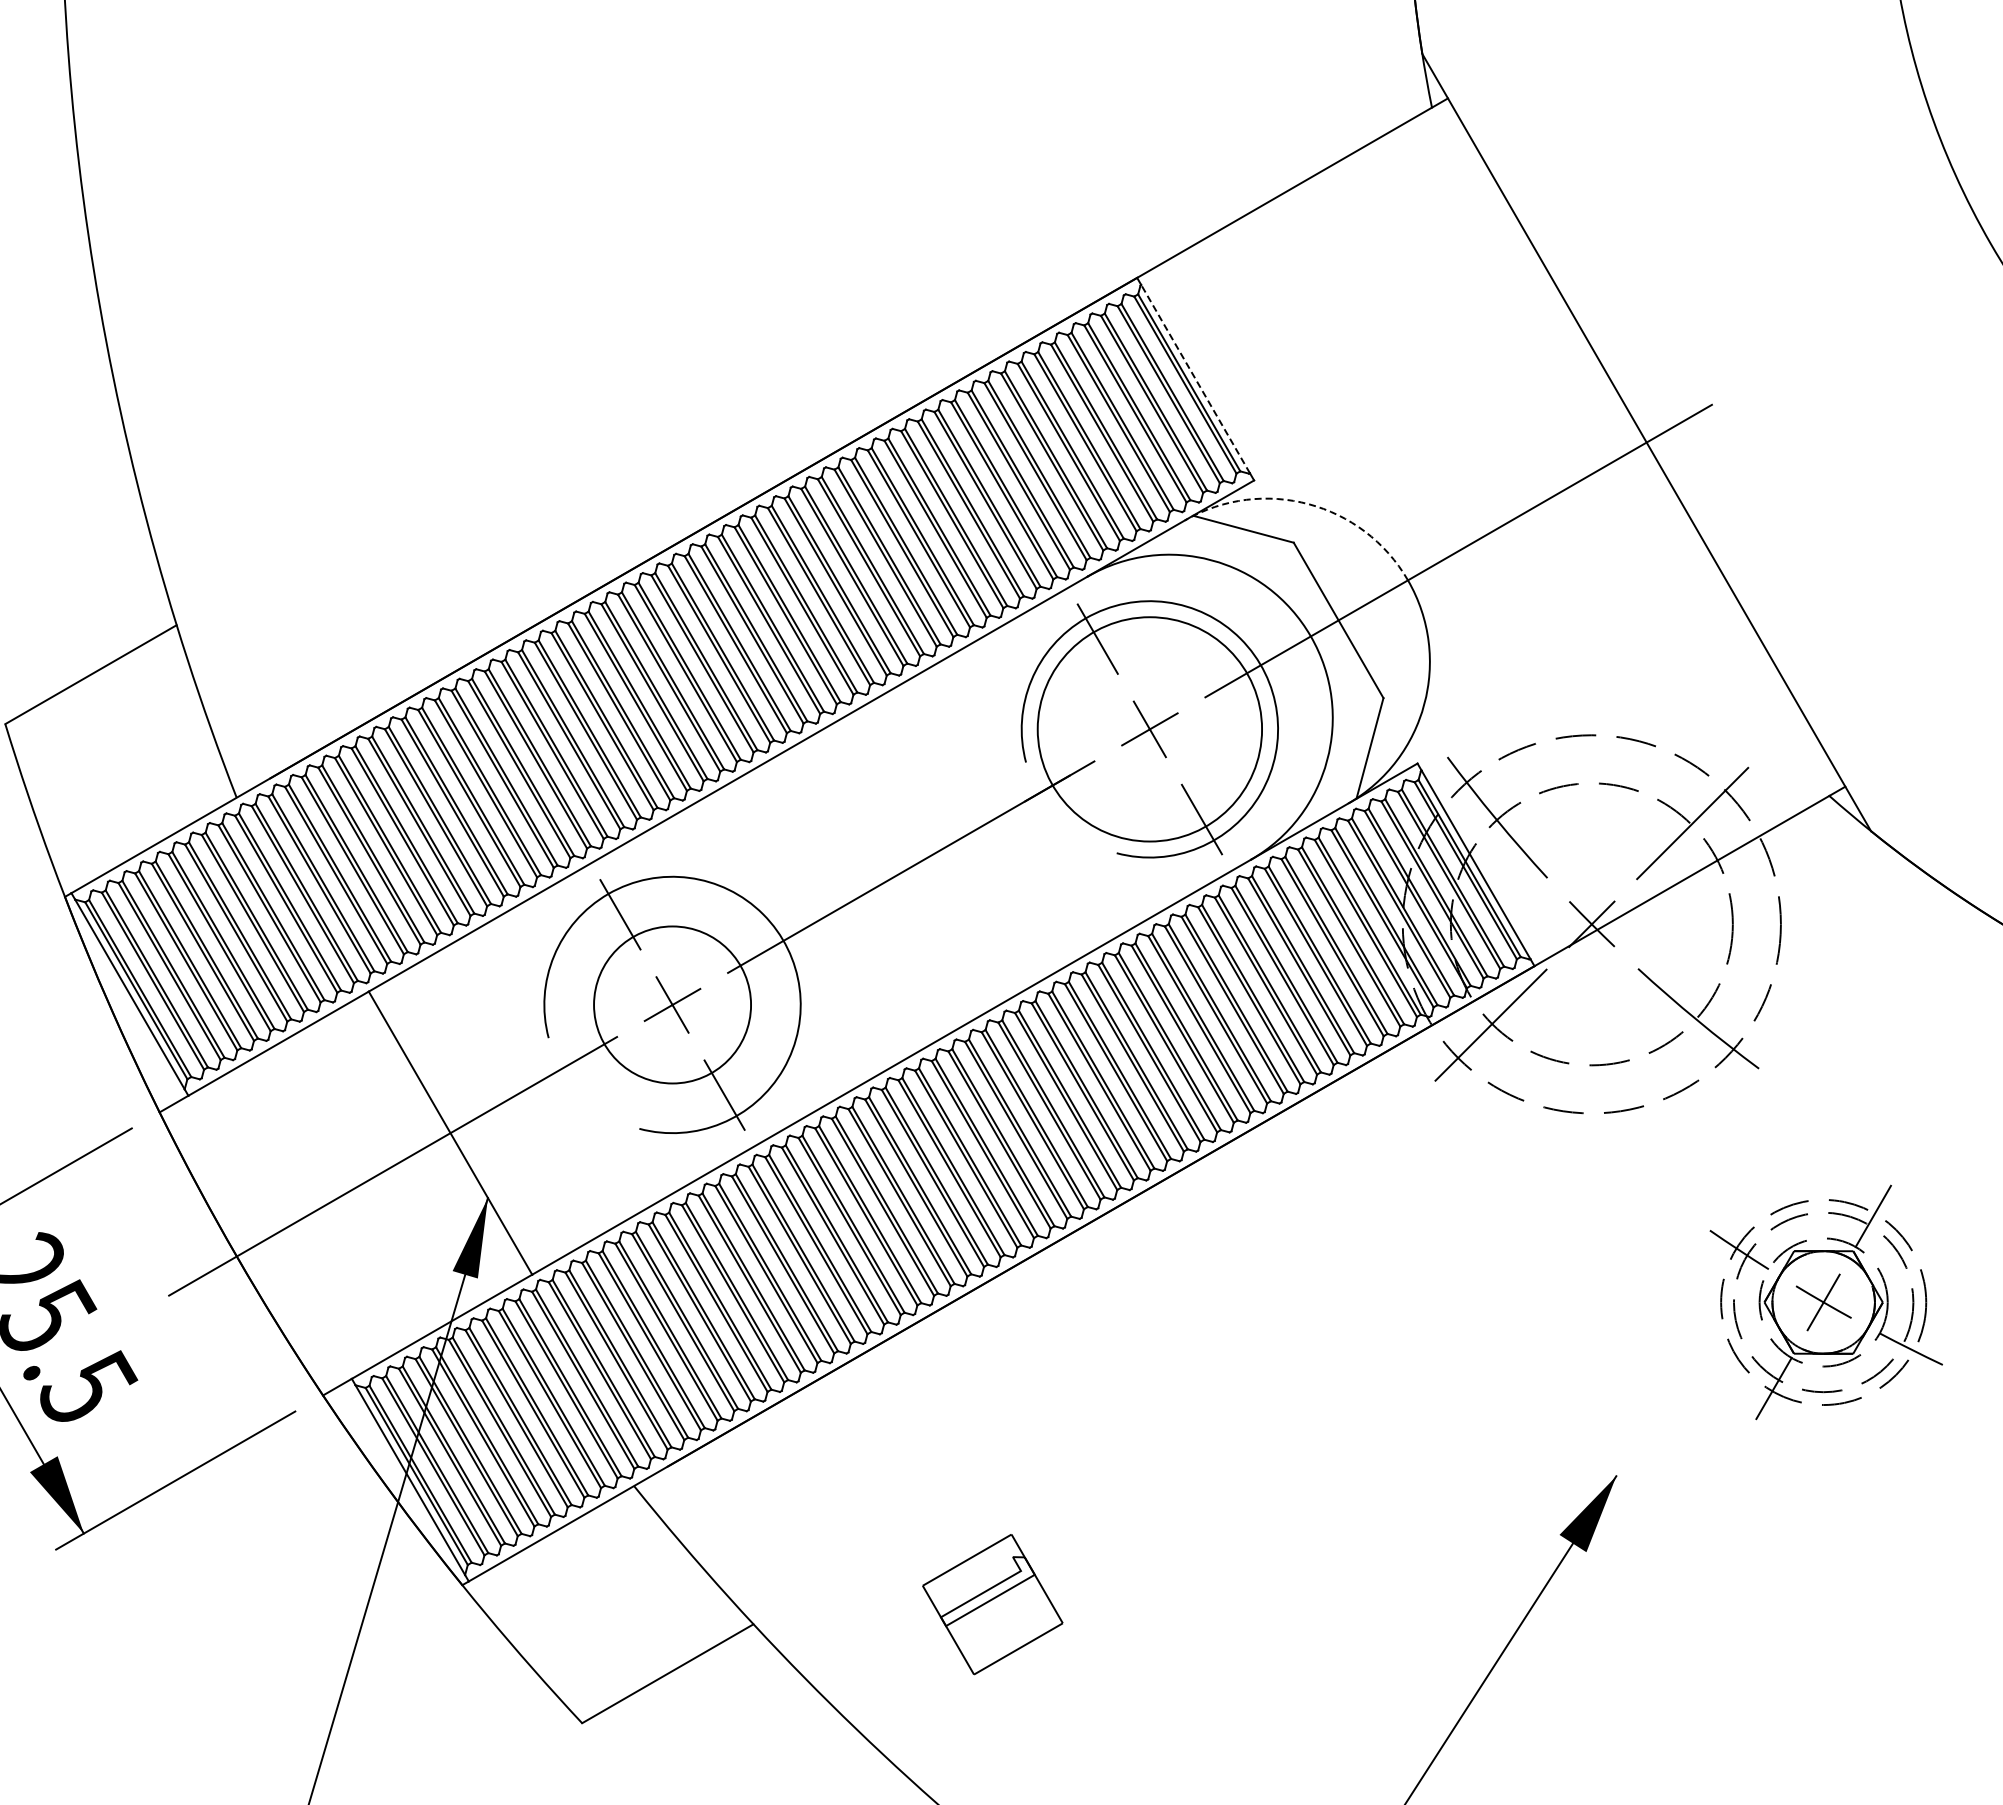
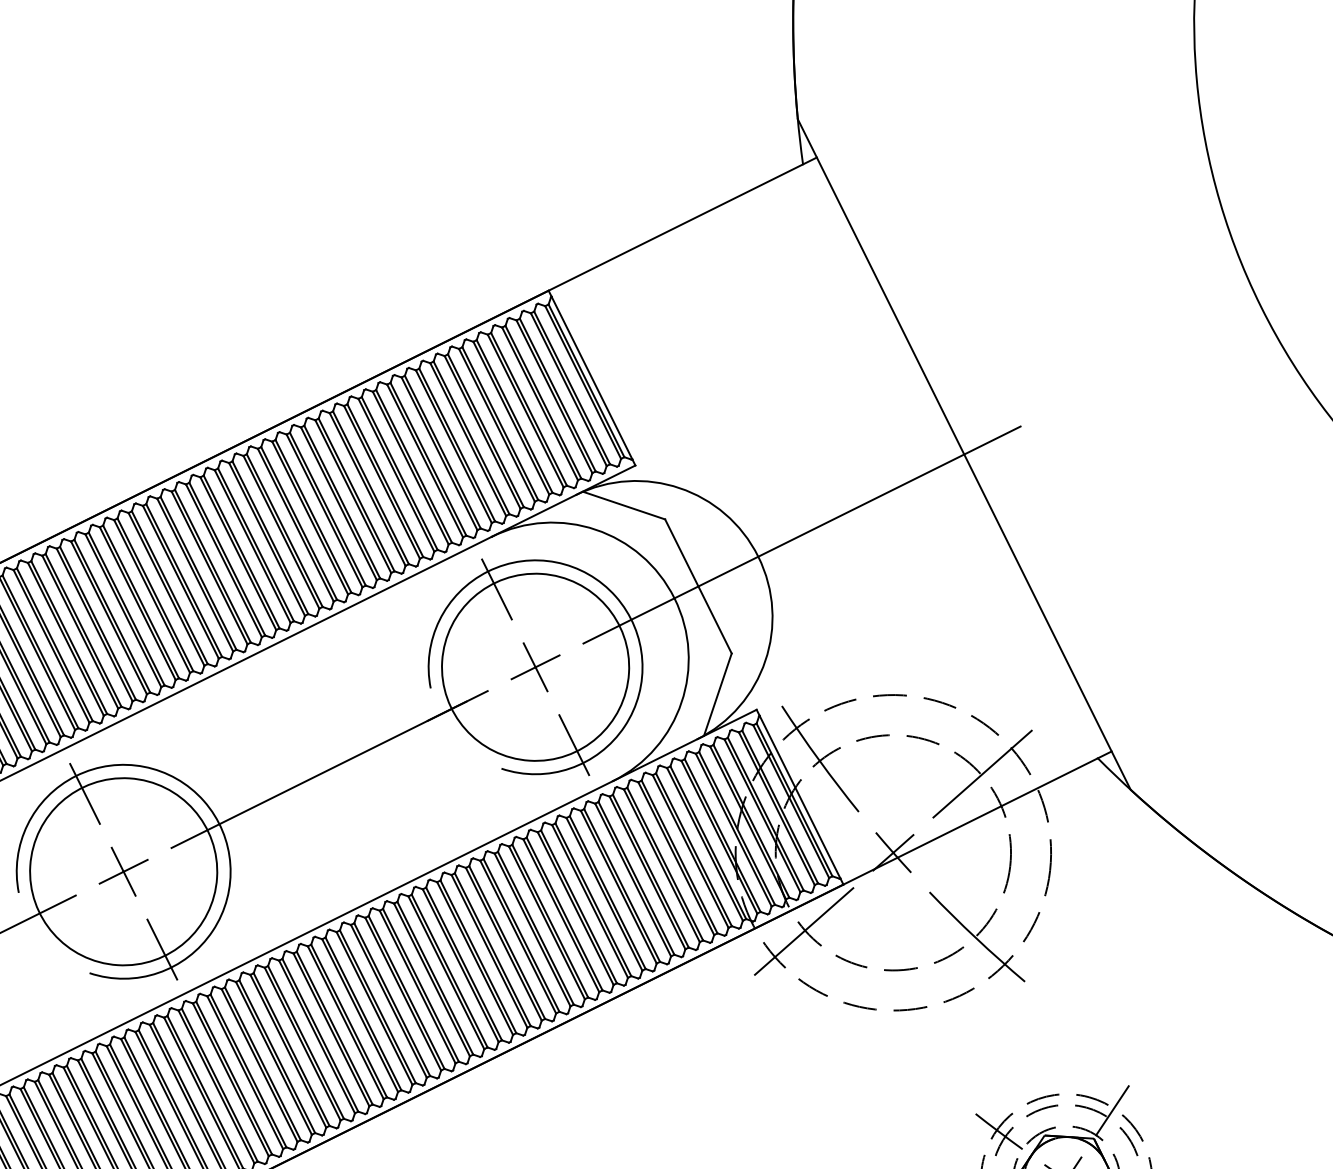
line: (1195, 379) -> (591, 378), dashed -> solid
arc: (1308, 504) -> (679, 488), dashed -> solid
circle: (672, 1004) -> (123, 871), size x1.43

